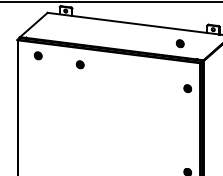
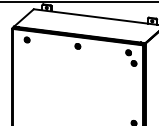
part: (179, 43) -> (128, 52), moved
part: (79, 64) -> (77, 46), moved

